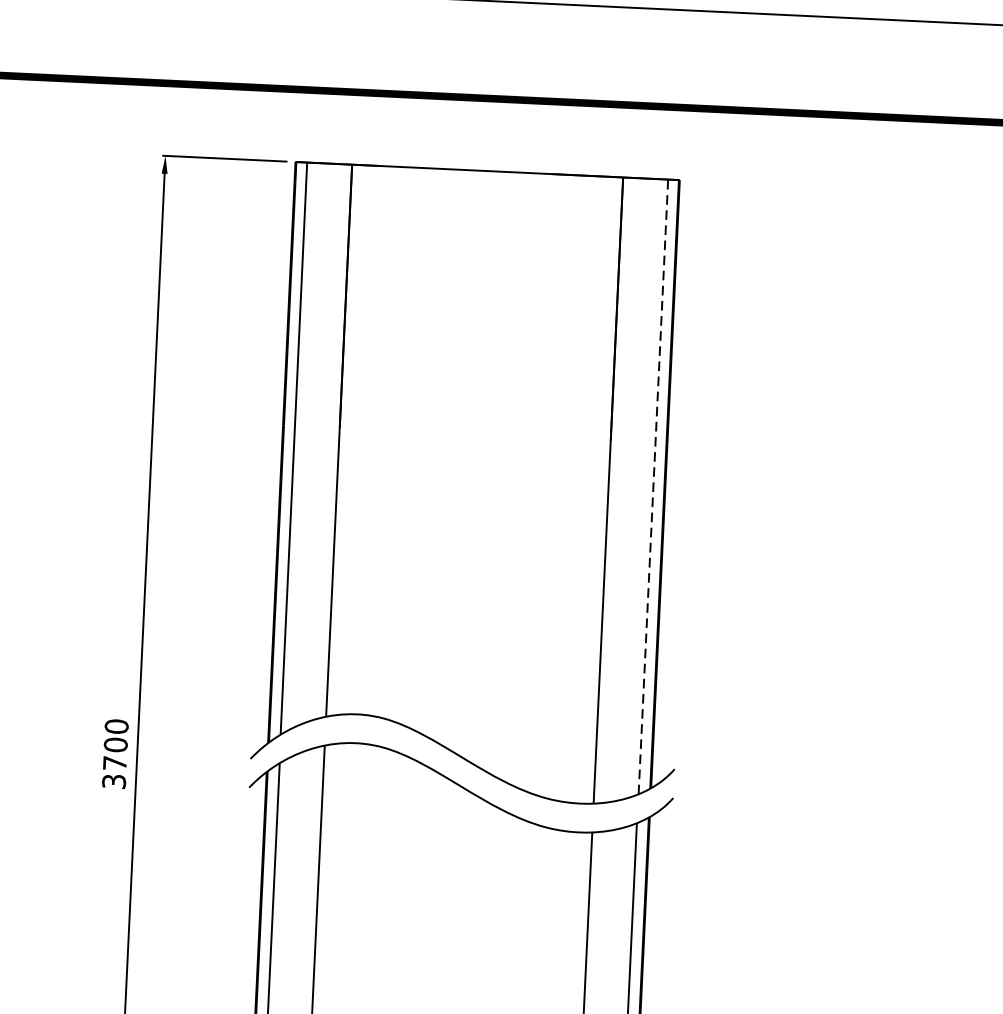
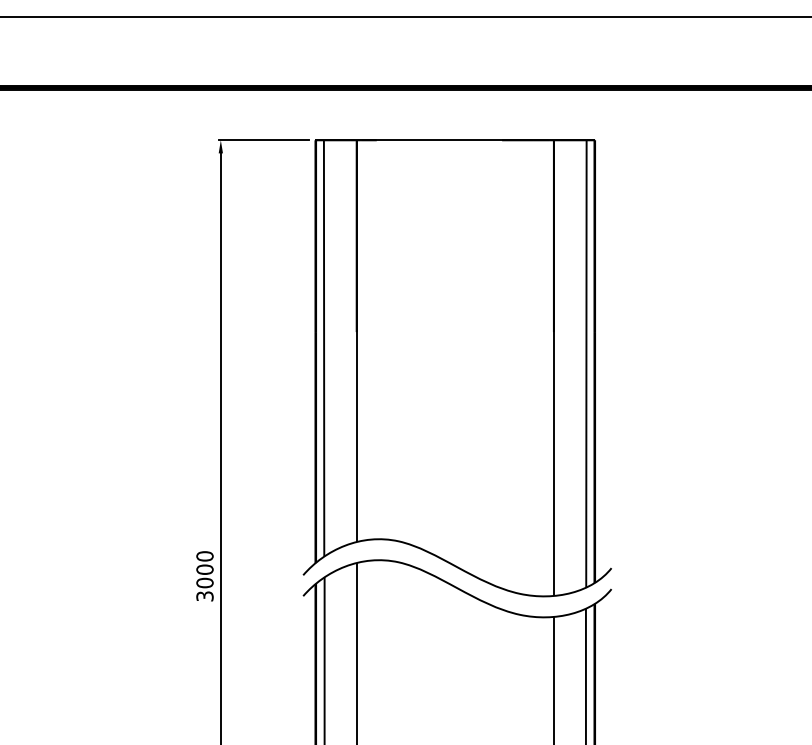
line: (653, 486) -> (586, 363), dashed -> solid
text: (114, 762) -> (204, 582), 3700 -> 3000

